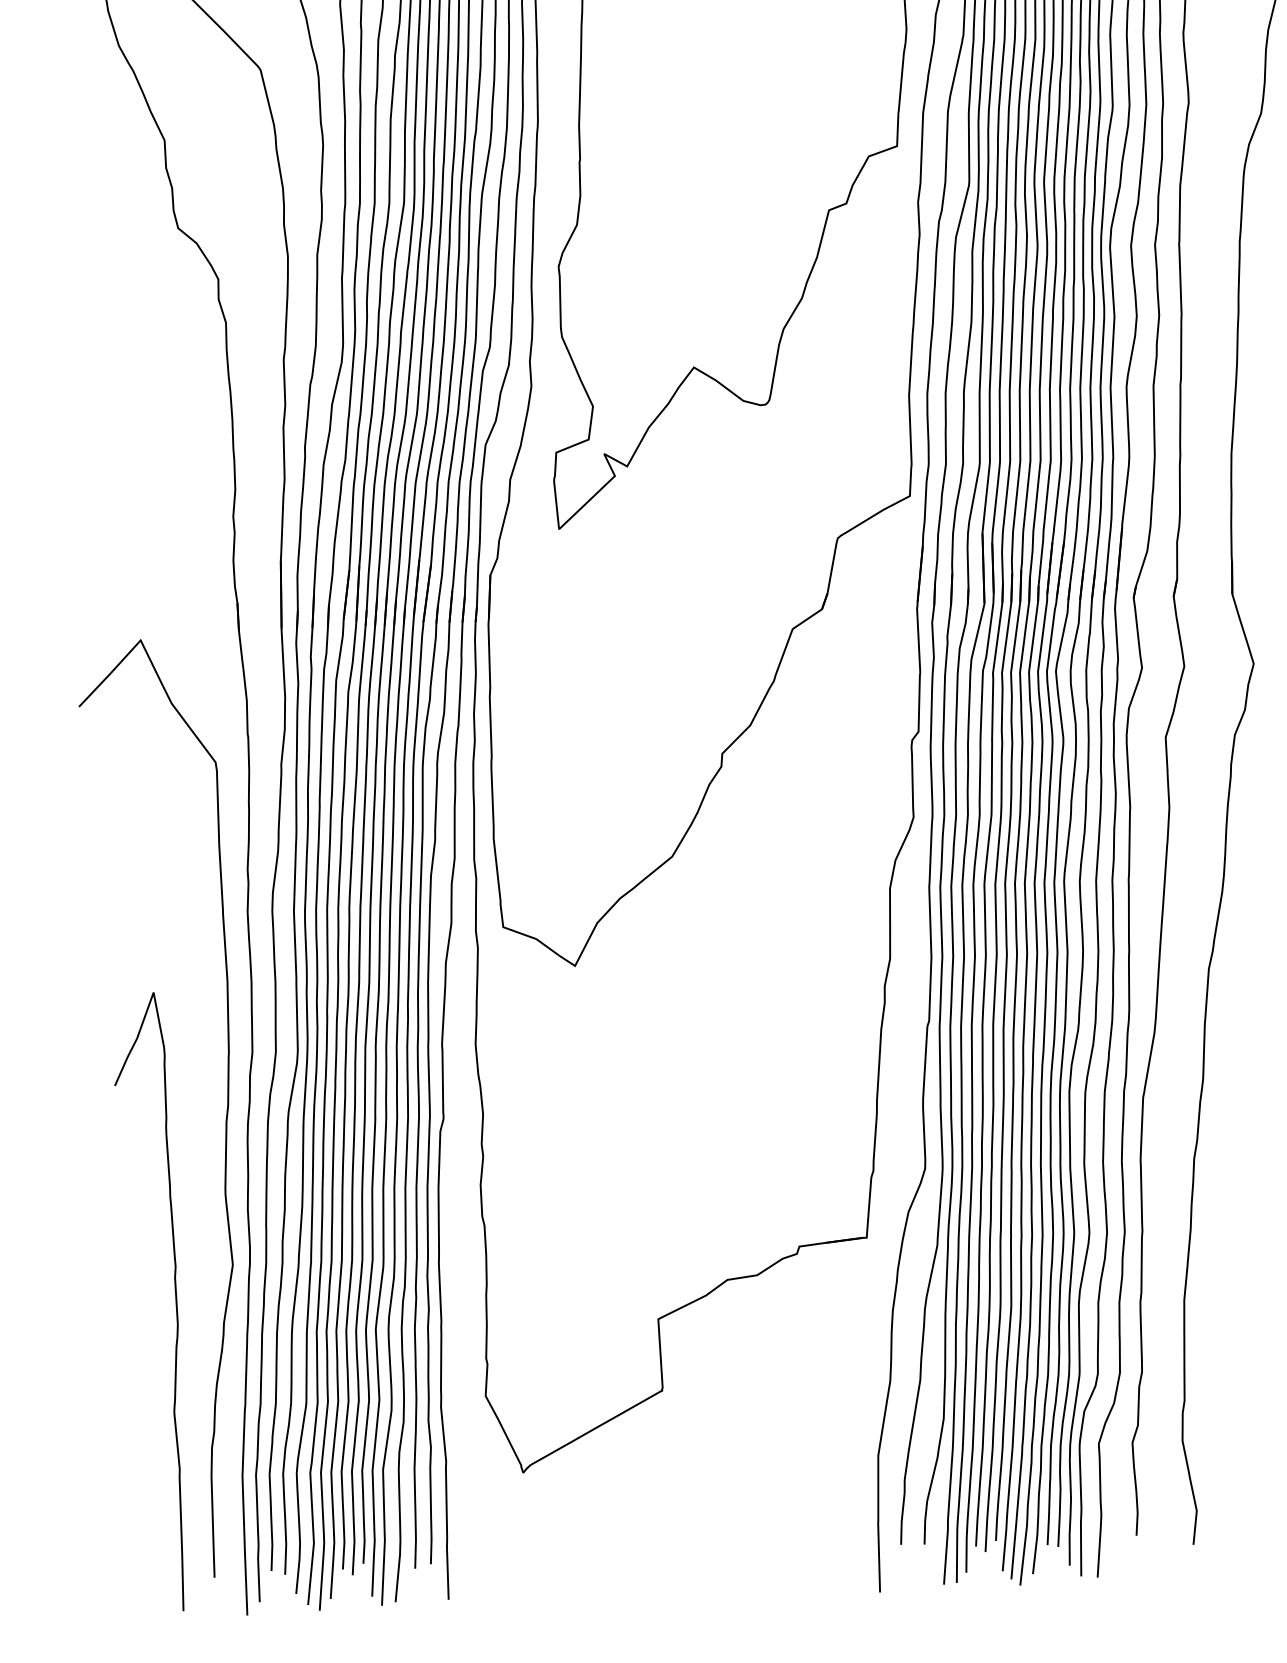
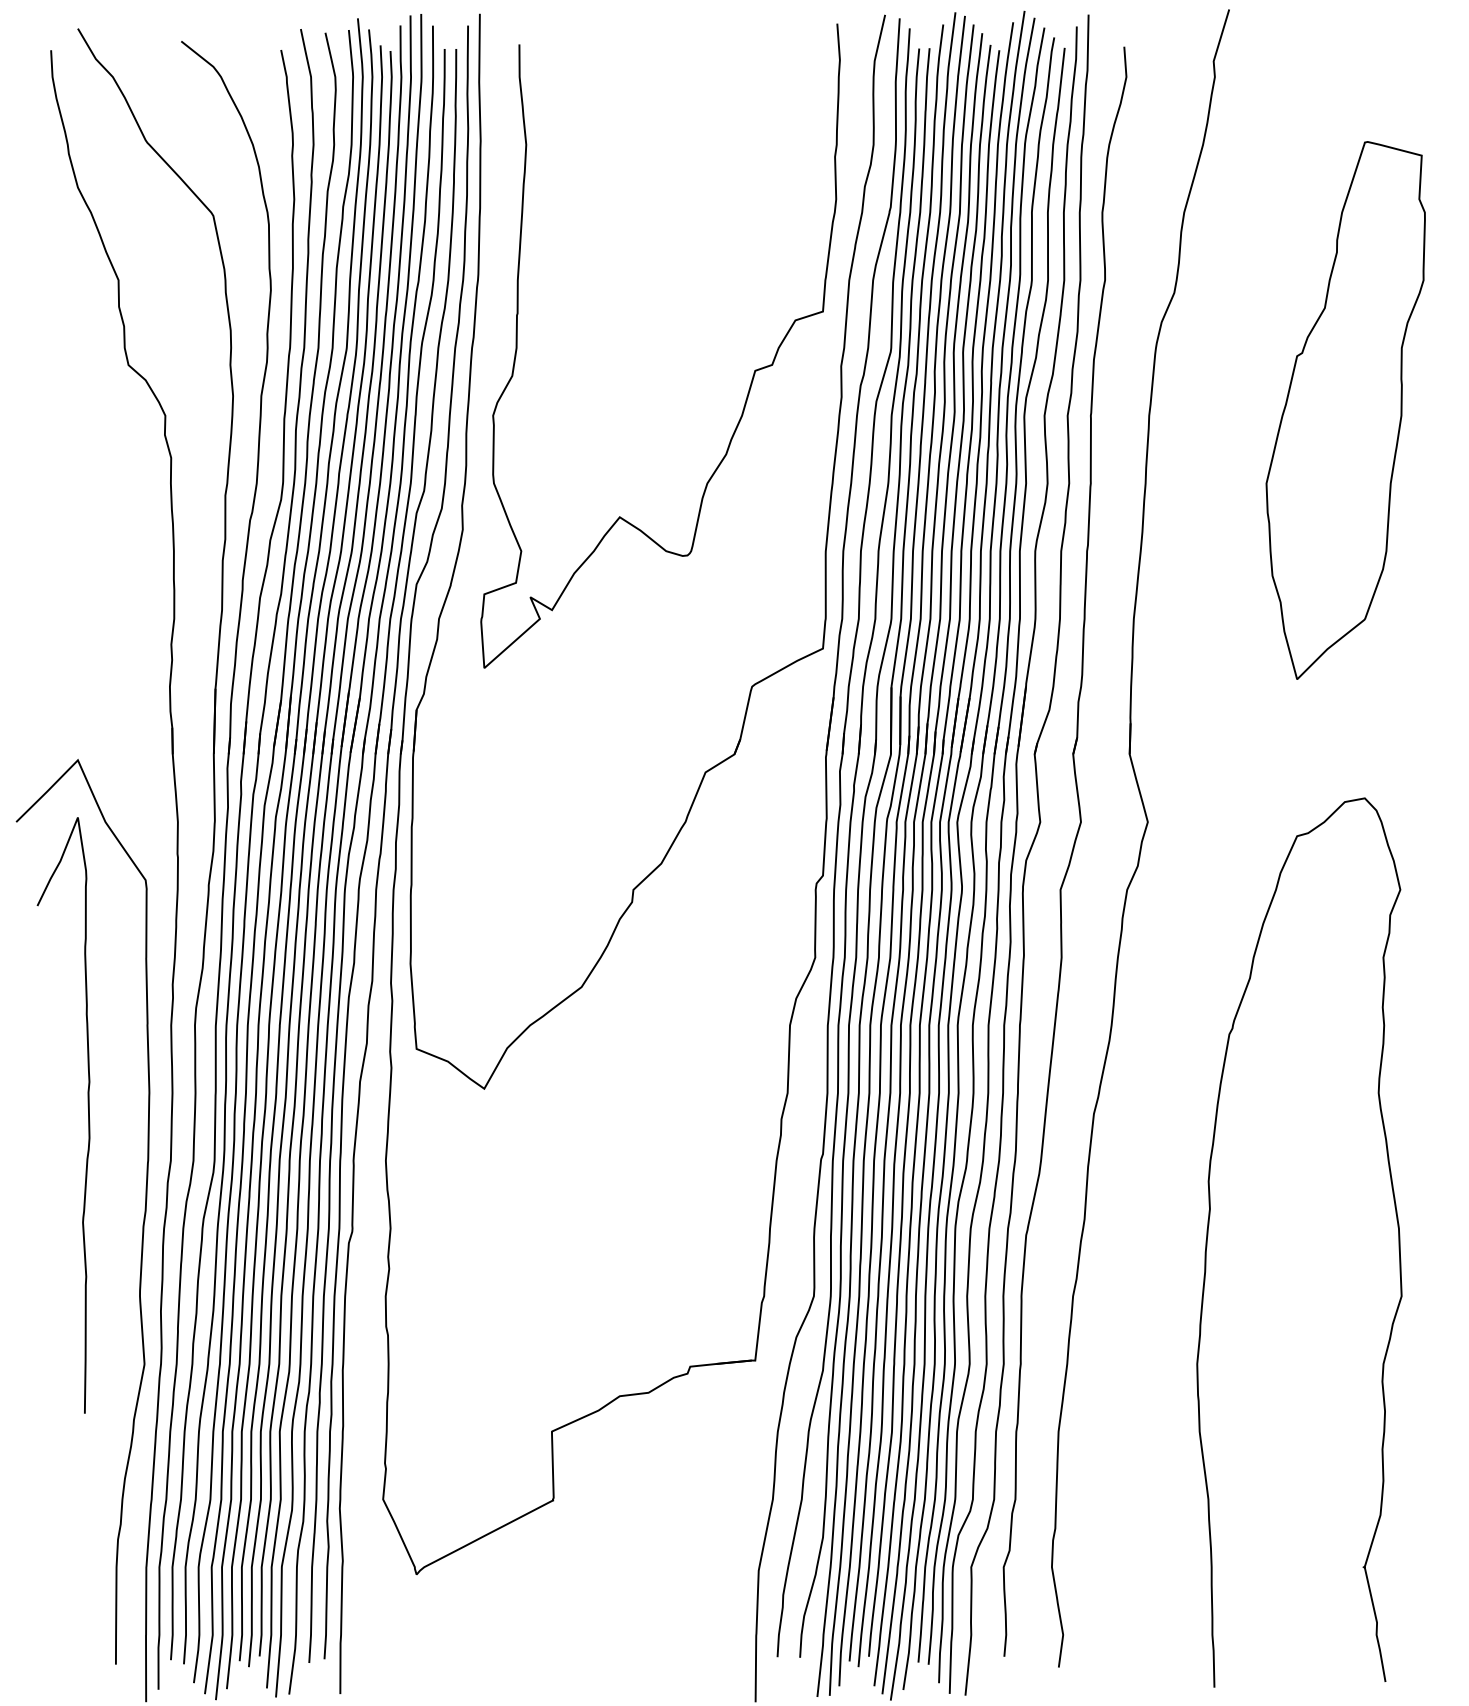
curve: (175, 1301) -> (88, 1115), moved

